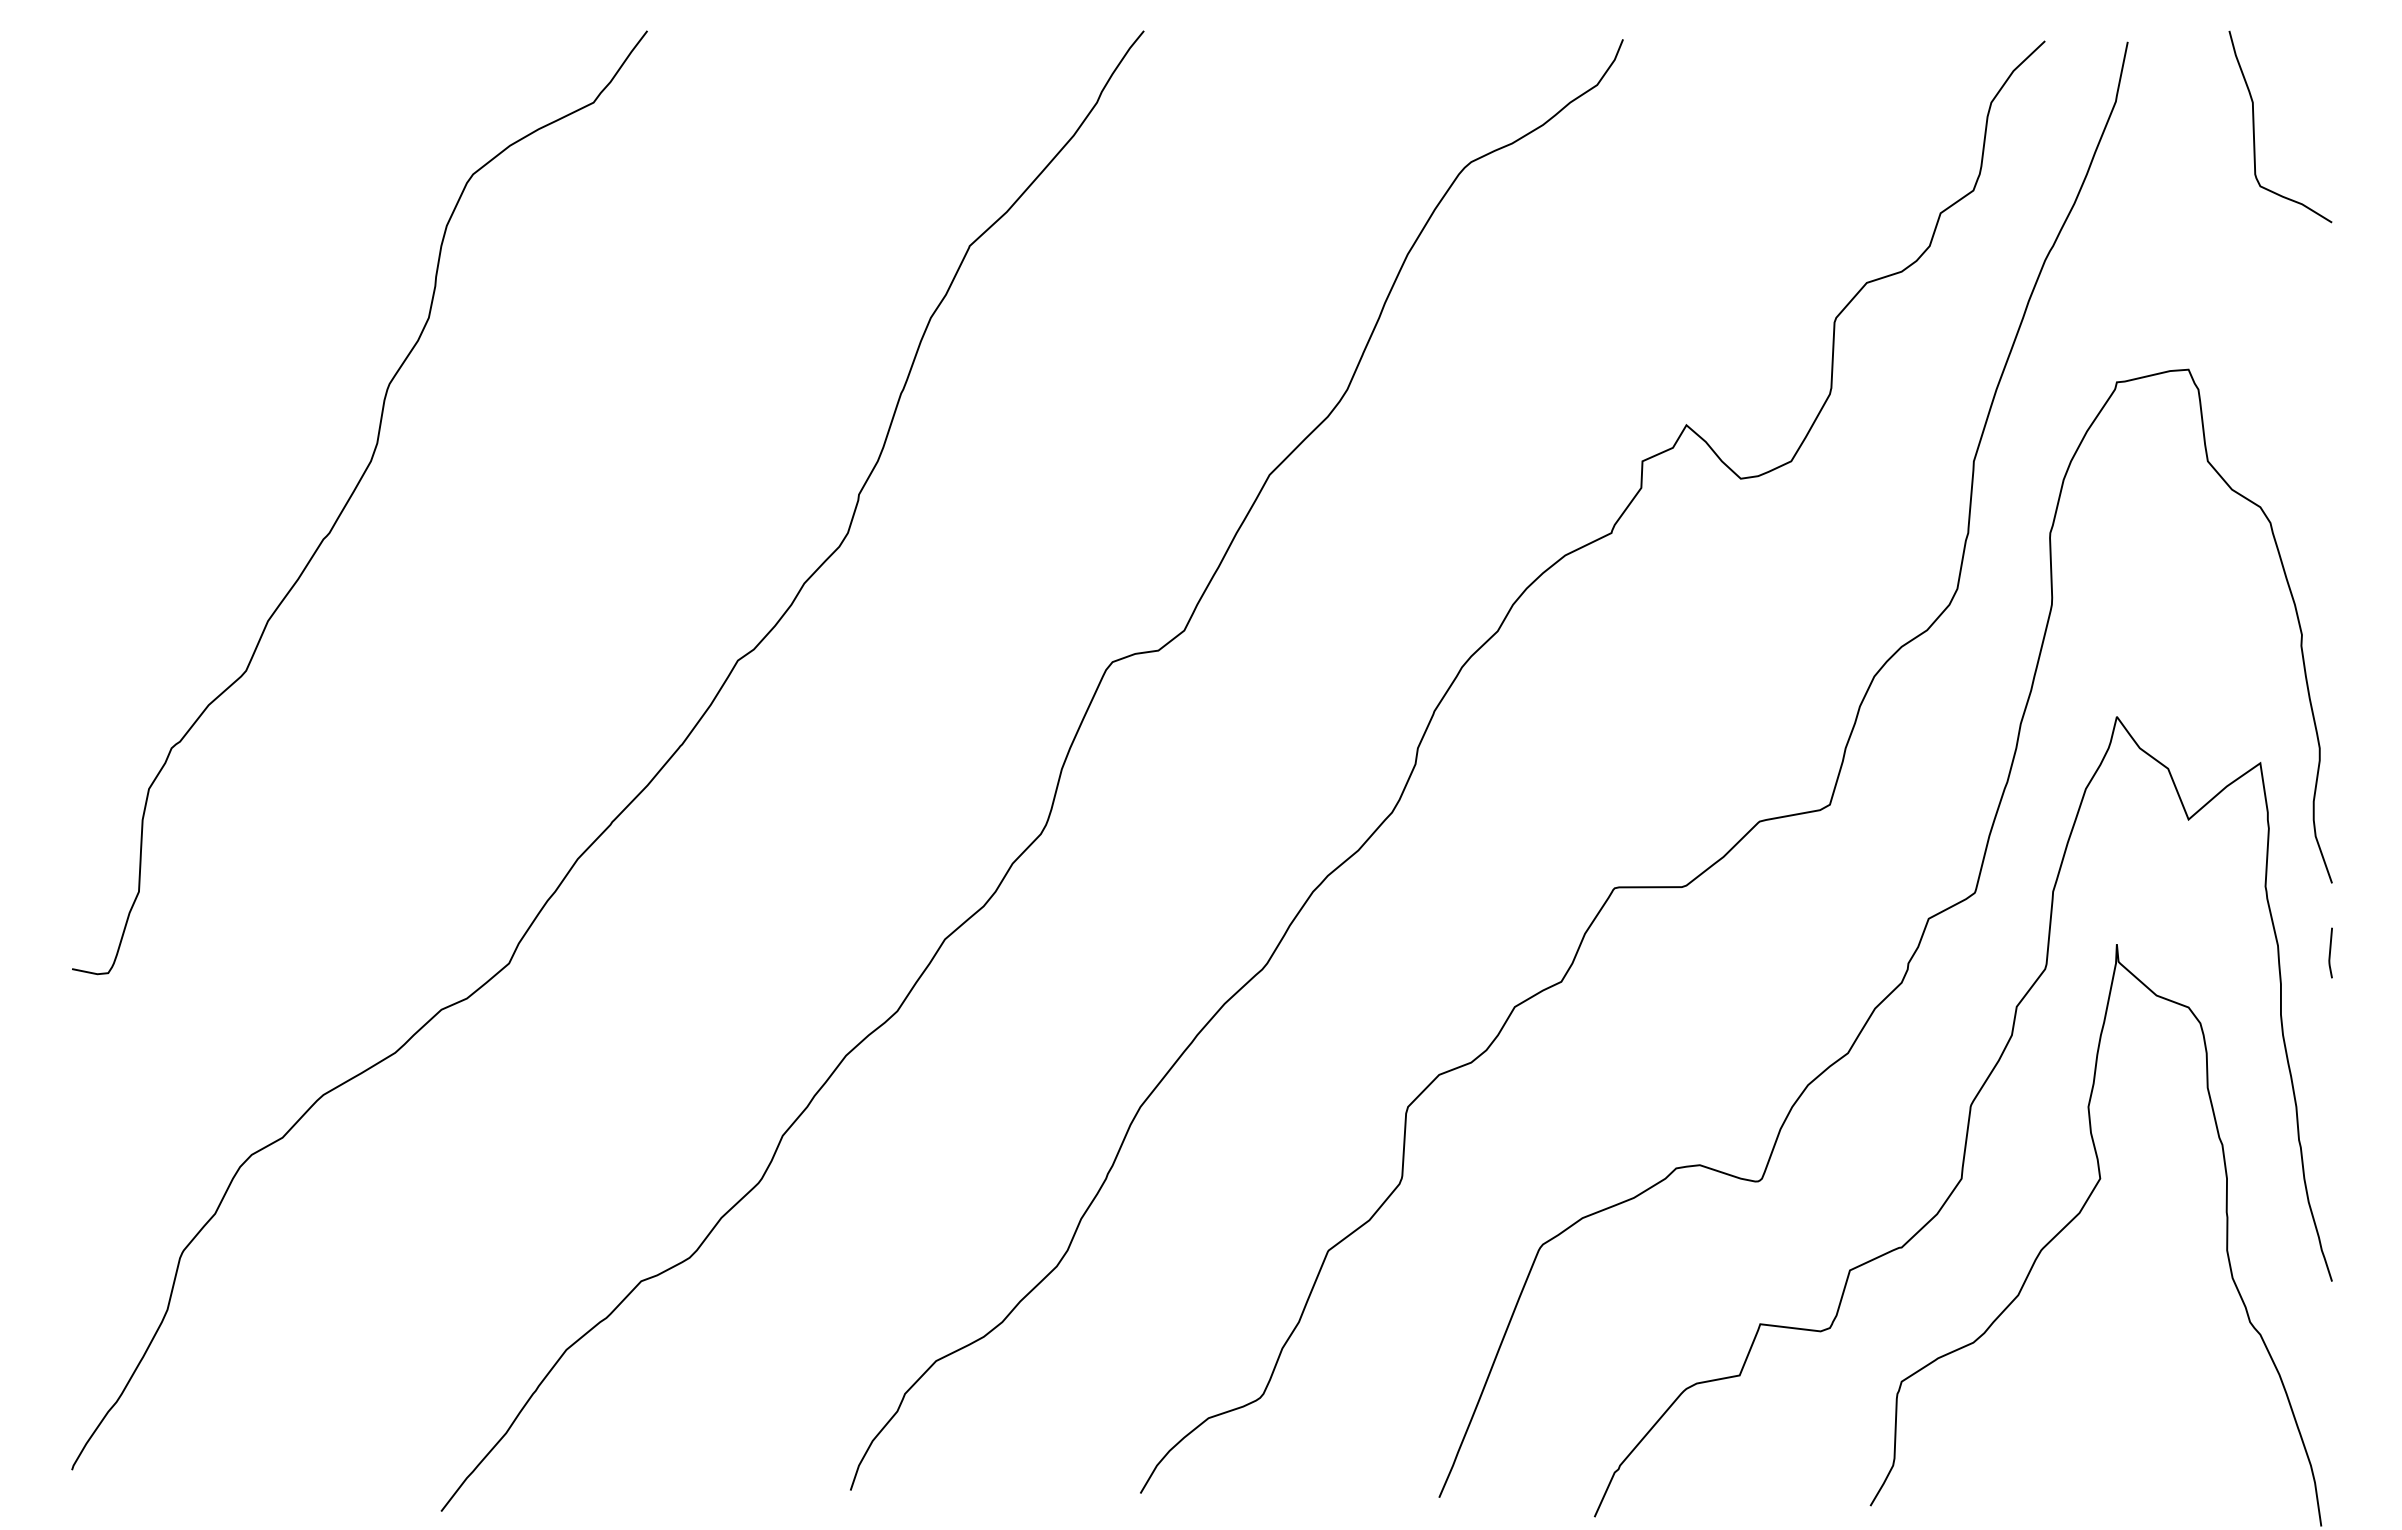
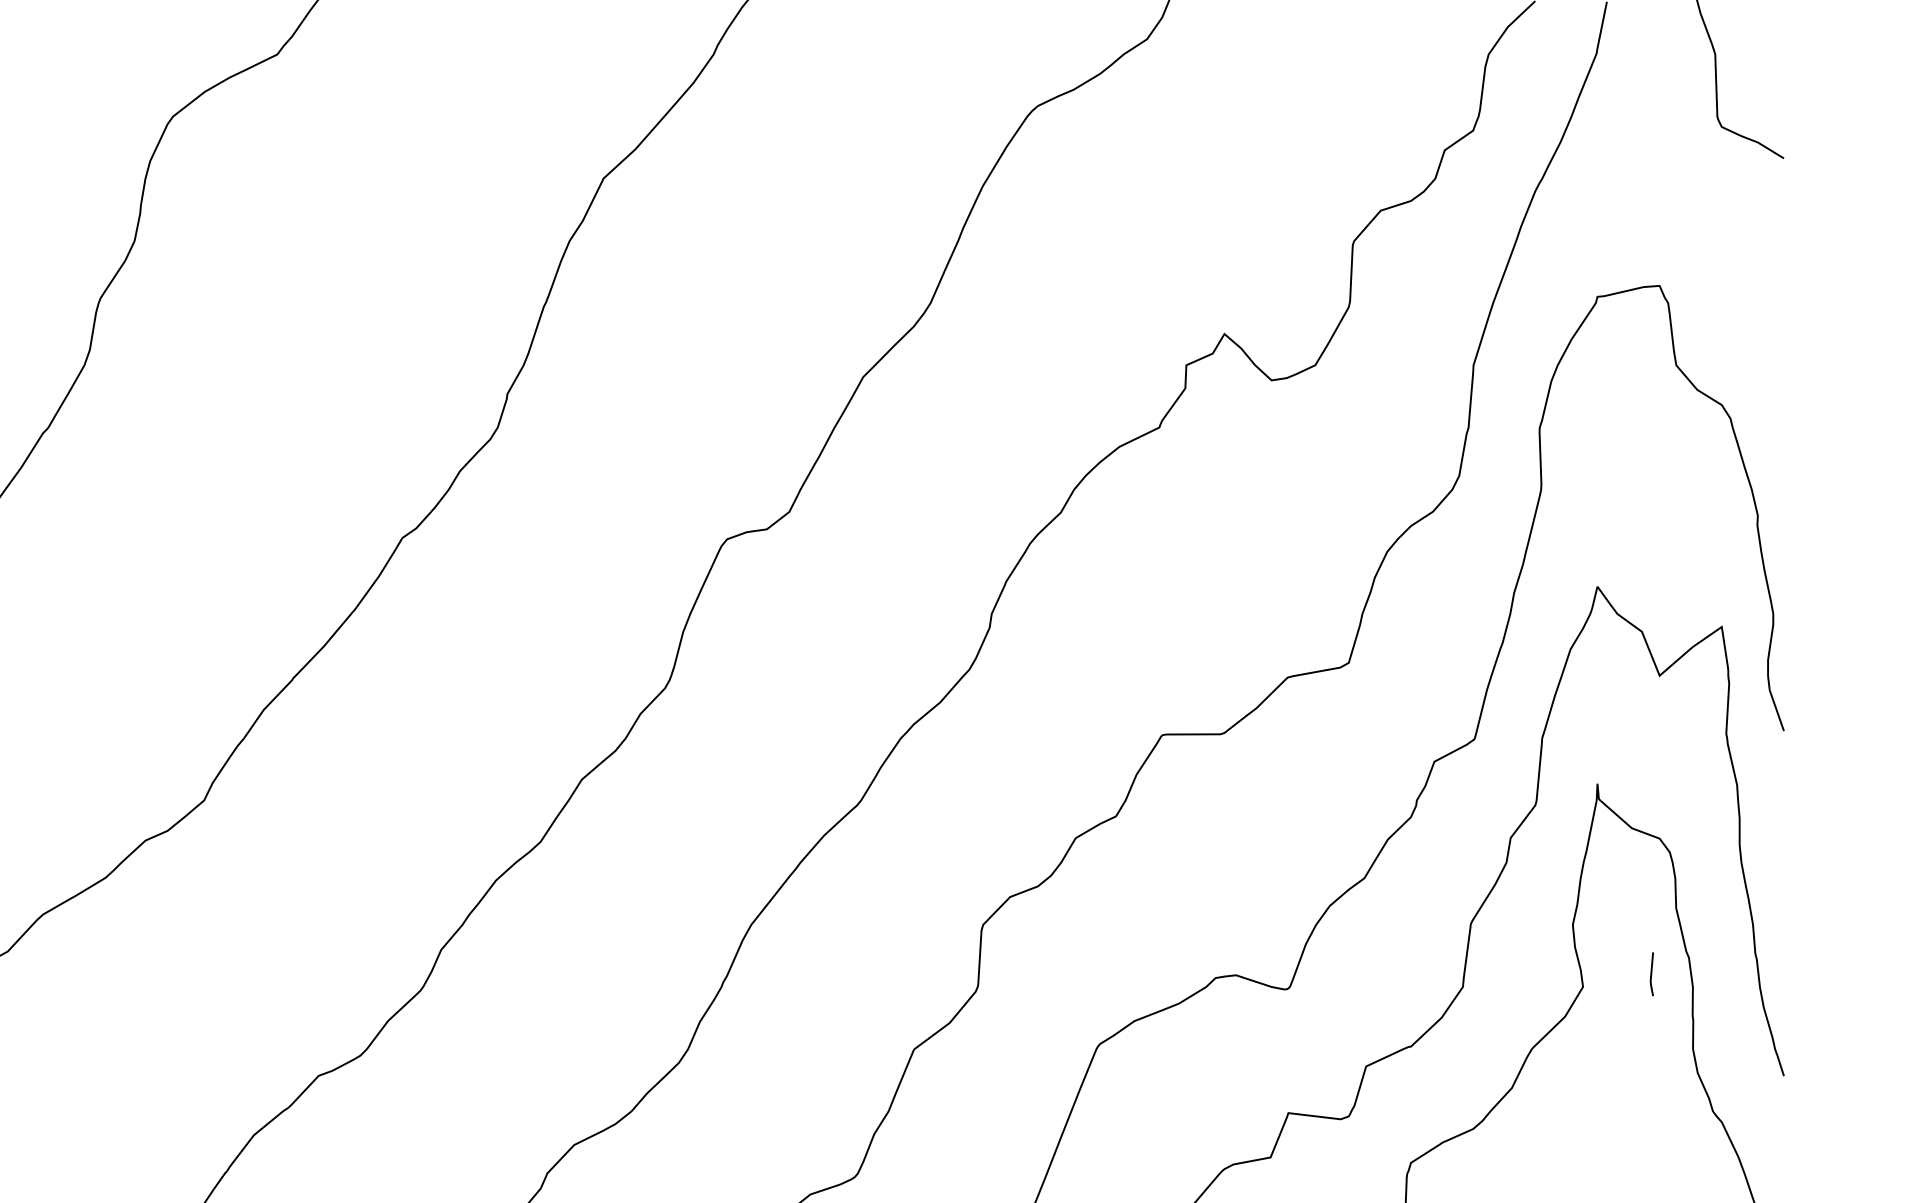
line: (2330, 952) -> (1651, 973), moved

